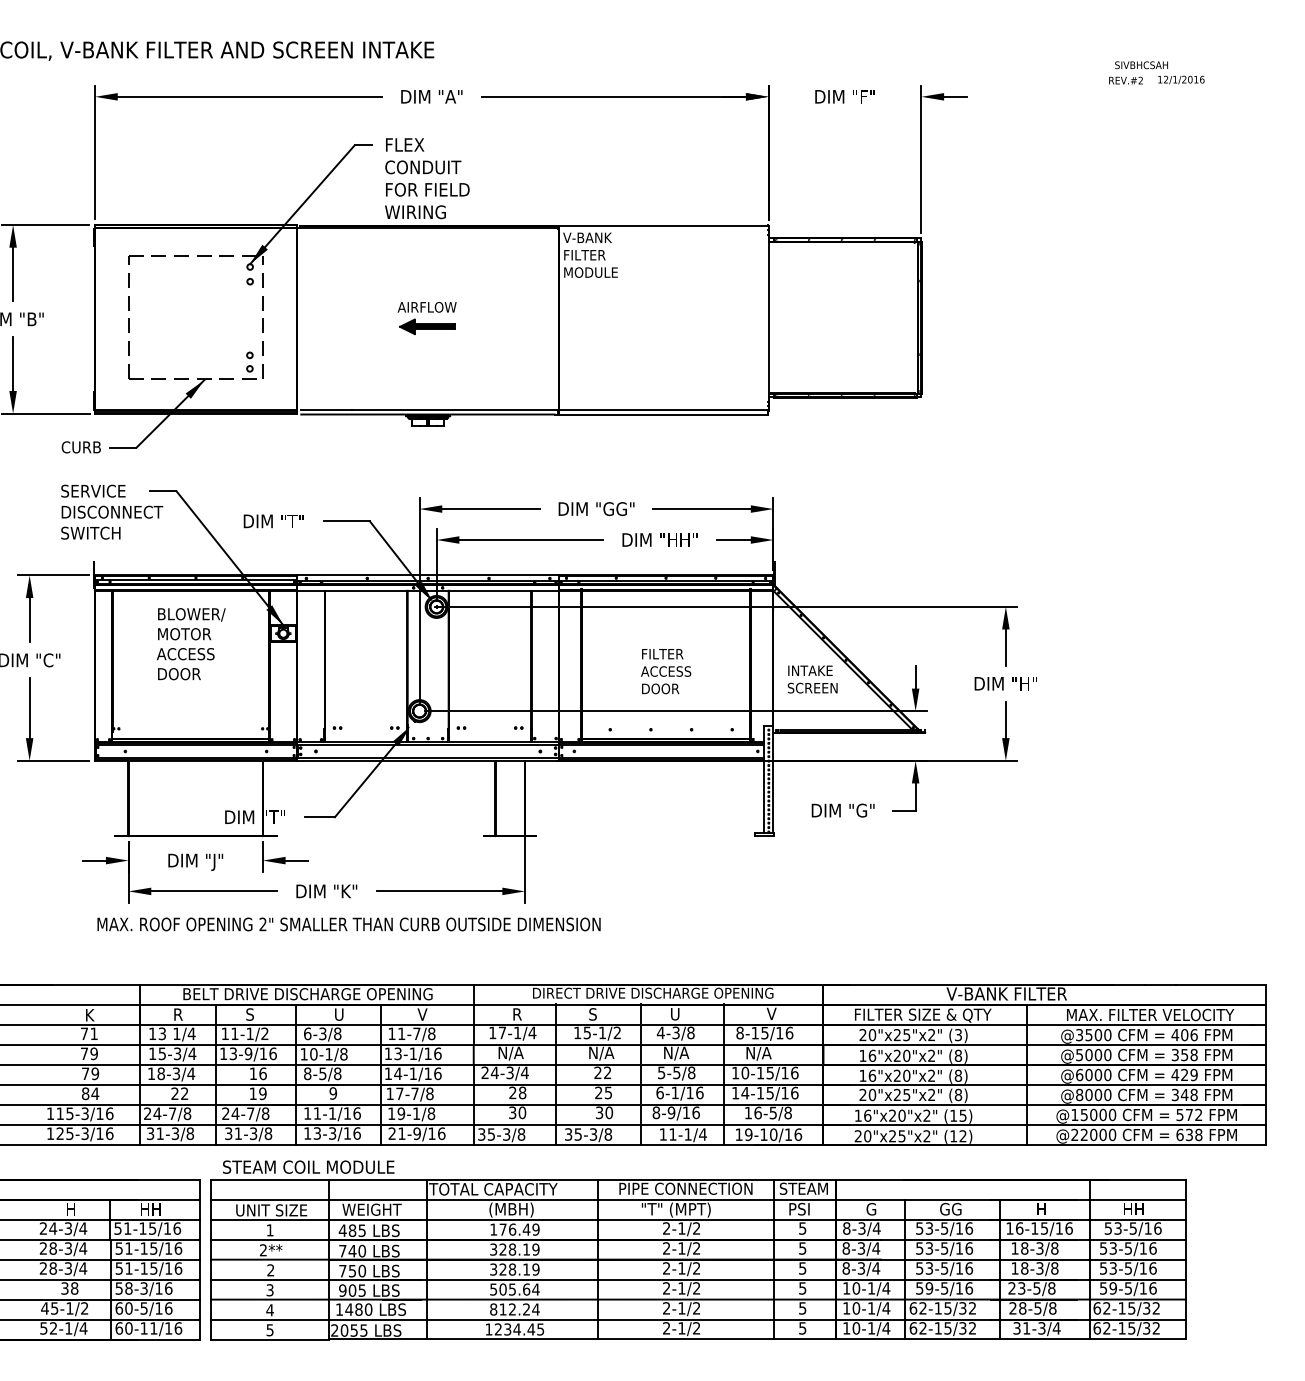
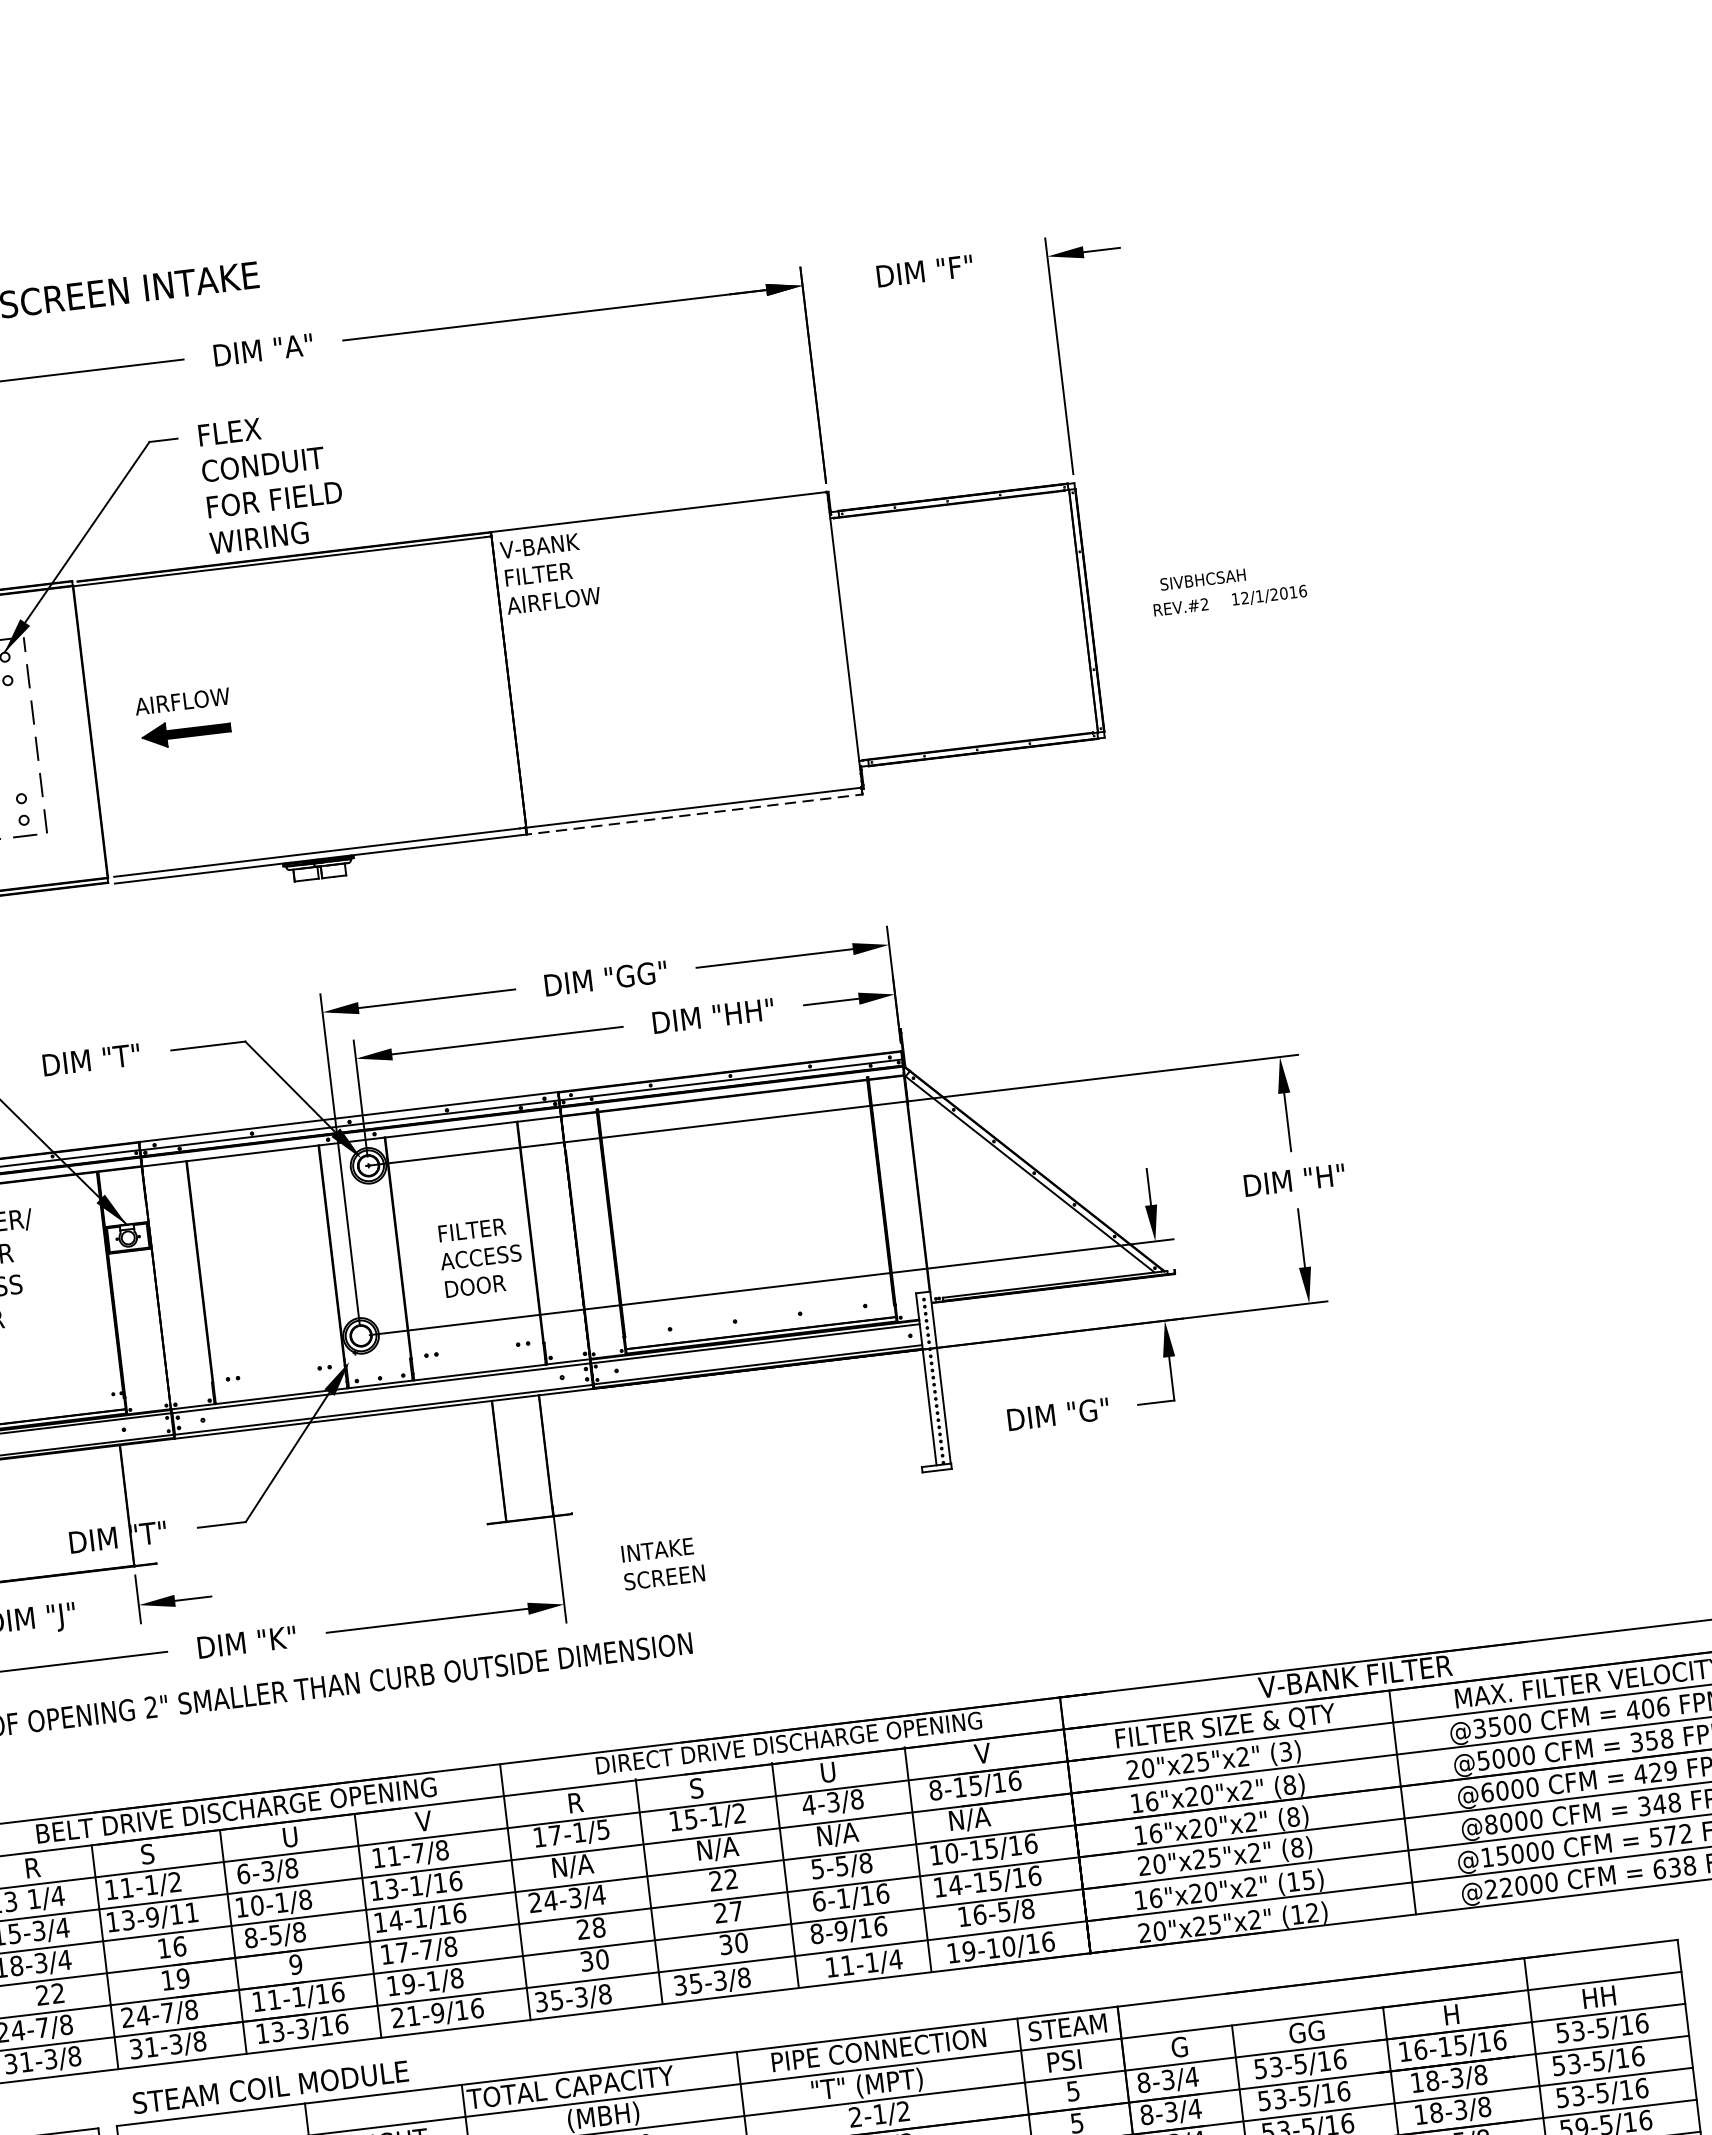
text: (1156, 72) -> (1228, 588), moved
text: (592, 272) -> (554, 600), MODULE -> AIRFLOW
part: (426, 318) -> (183, 719), moved
line: (661, 414) -> (691, 814), solid -> dashed
text: (666, 671) -> (481, 1257), moved
text: (812, 679) -> (662, 1563), moved
text: (532, 1032) -> (603, 1828), 17-1/4 -> 17-1/5
text: (272, 1053) -> (190, 1912), 13-9/16 -> 13-9/11
text: (608, 1092) -> (736, 1910), 25 -> 27

